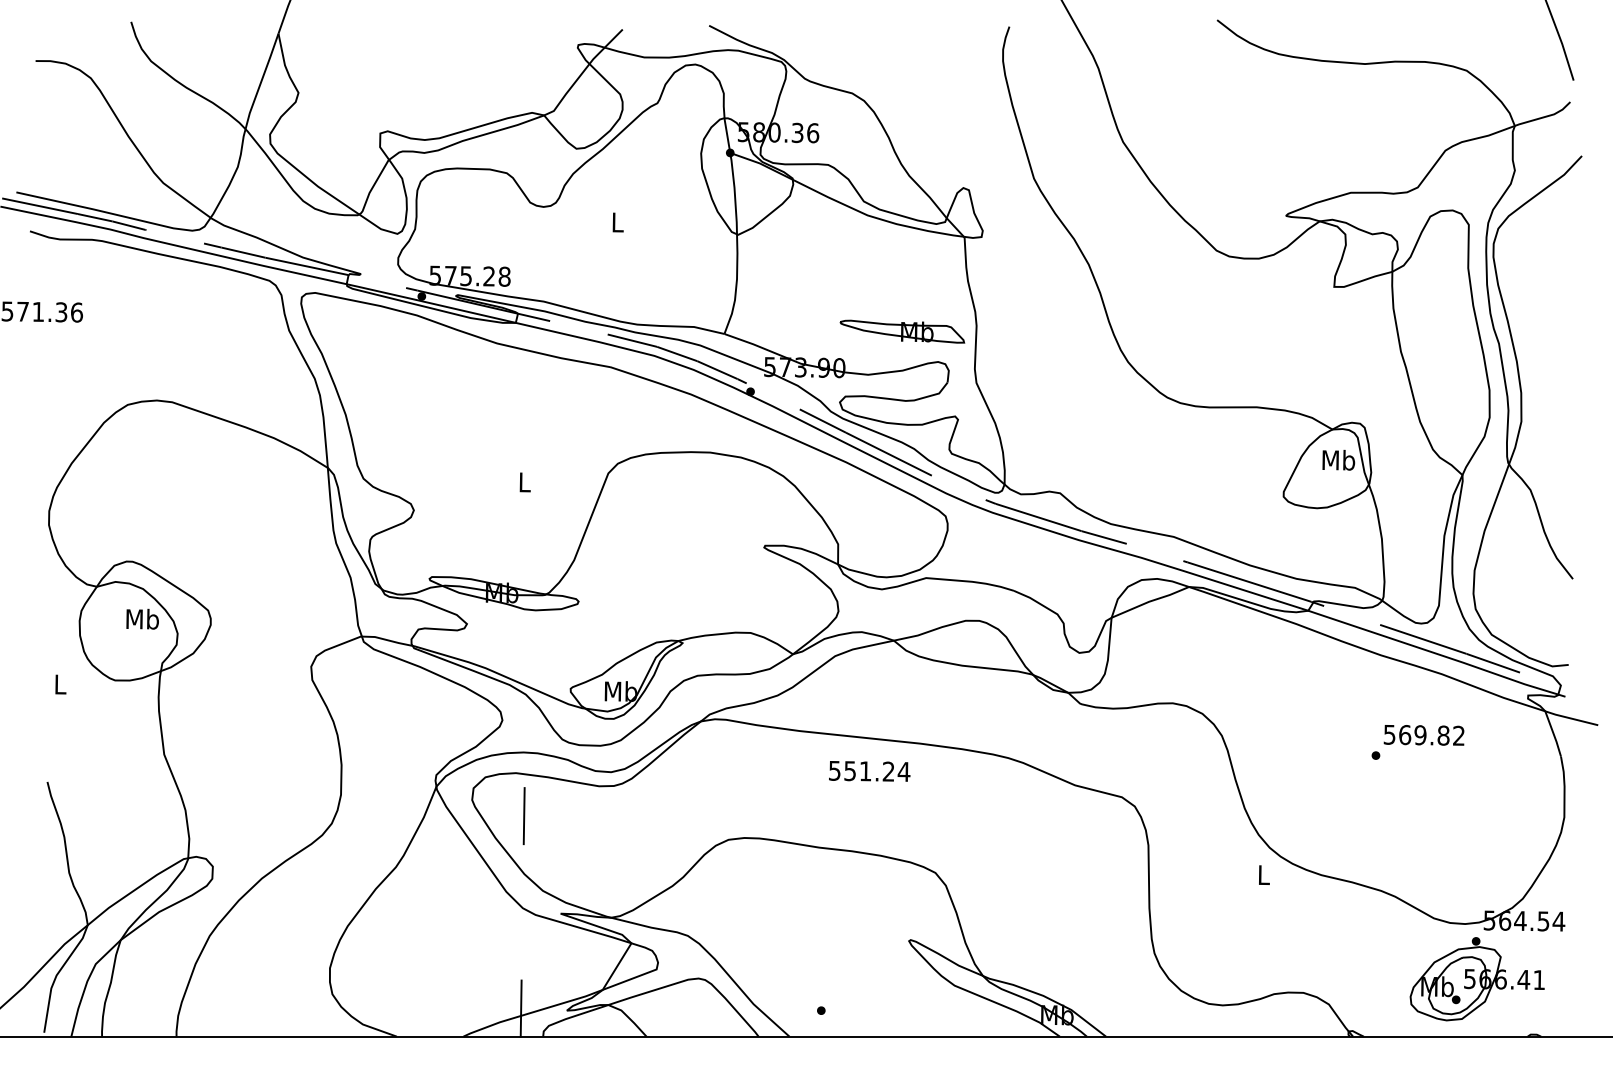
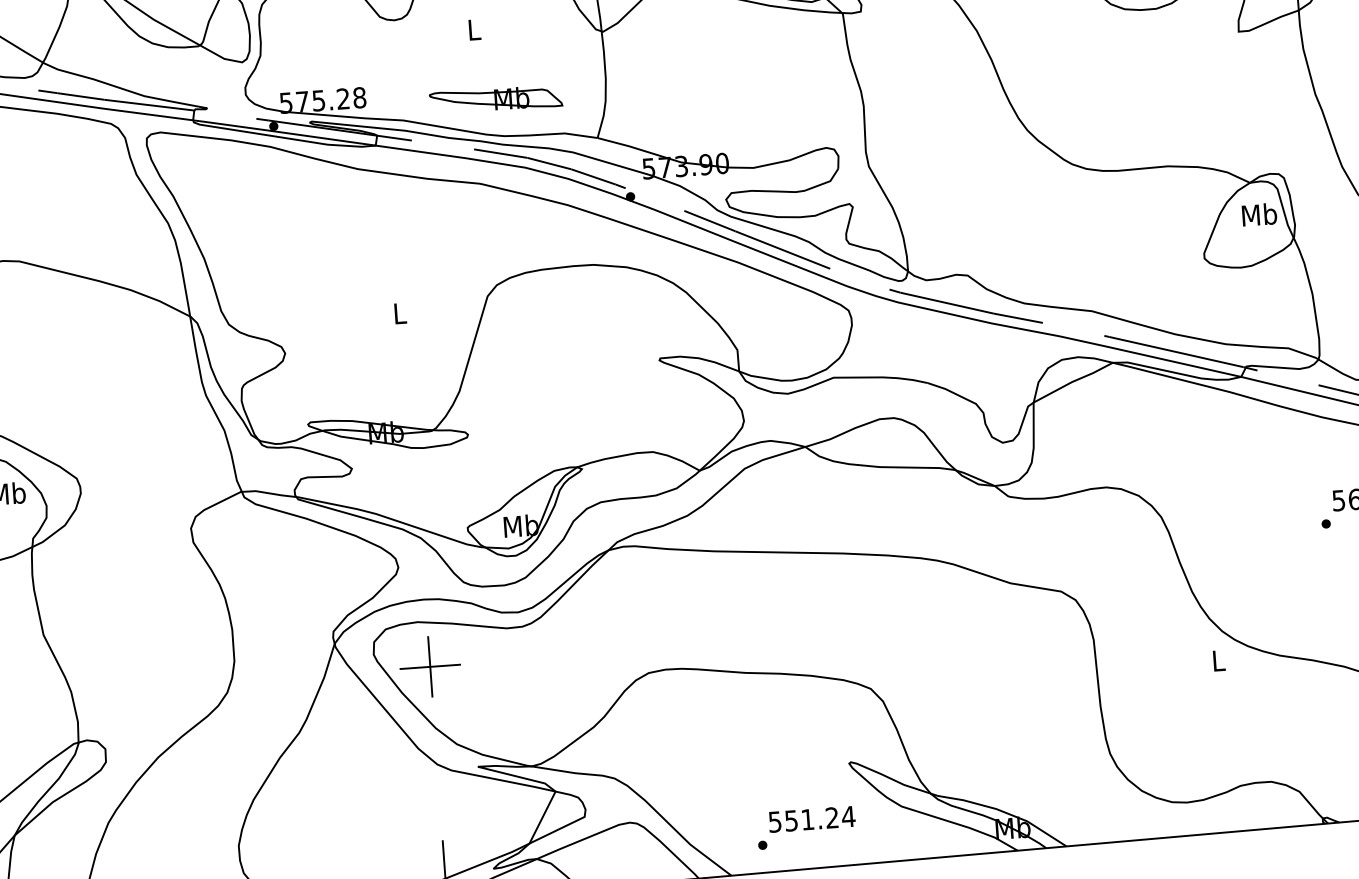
part: (902, 331) -> (496, 99), moved
text: (869, 771) -> (811, 819), moved
line: (524, 815) -> (430, 666), added

